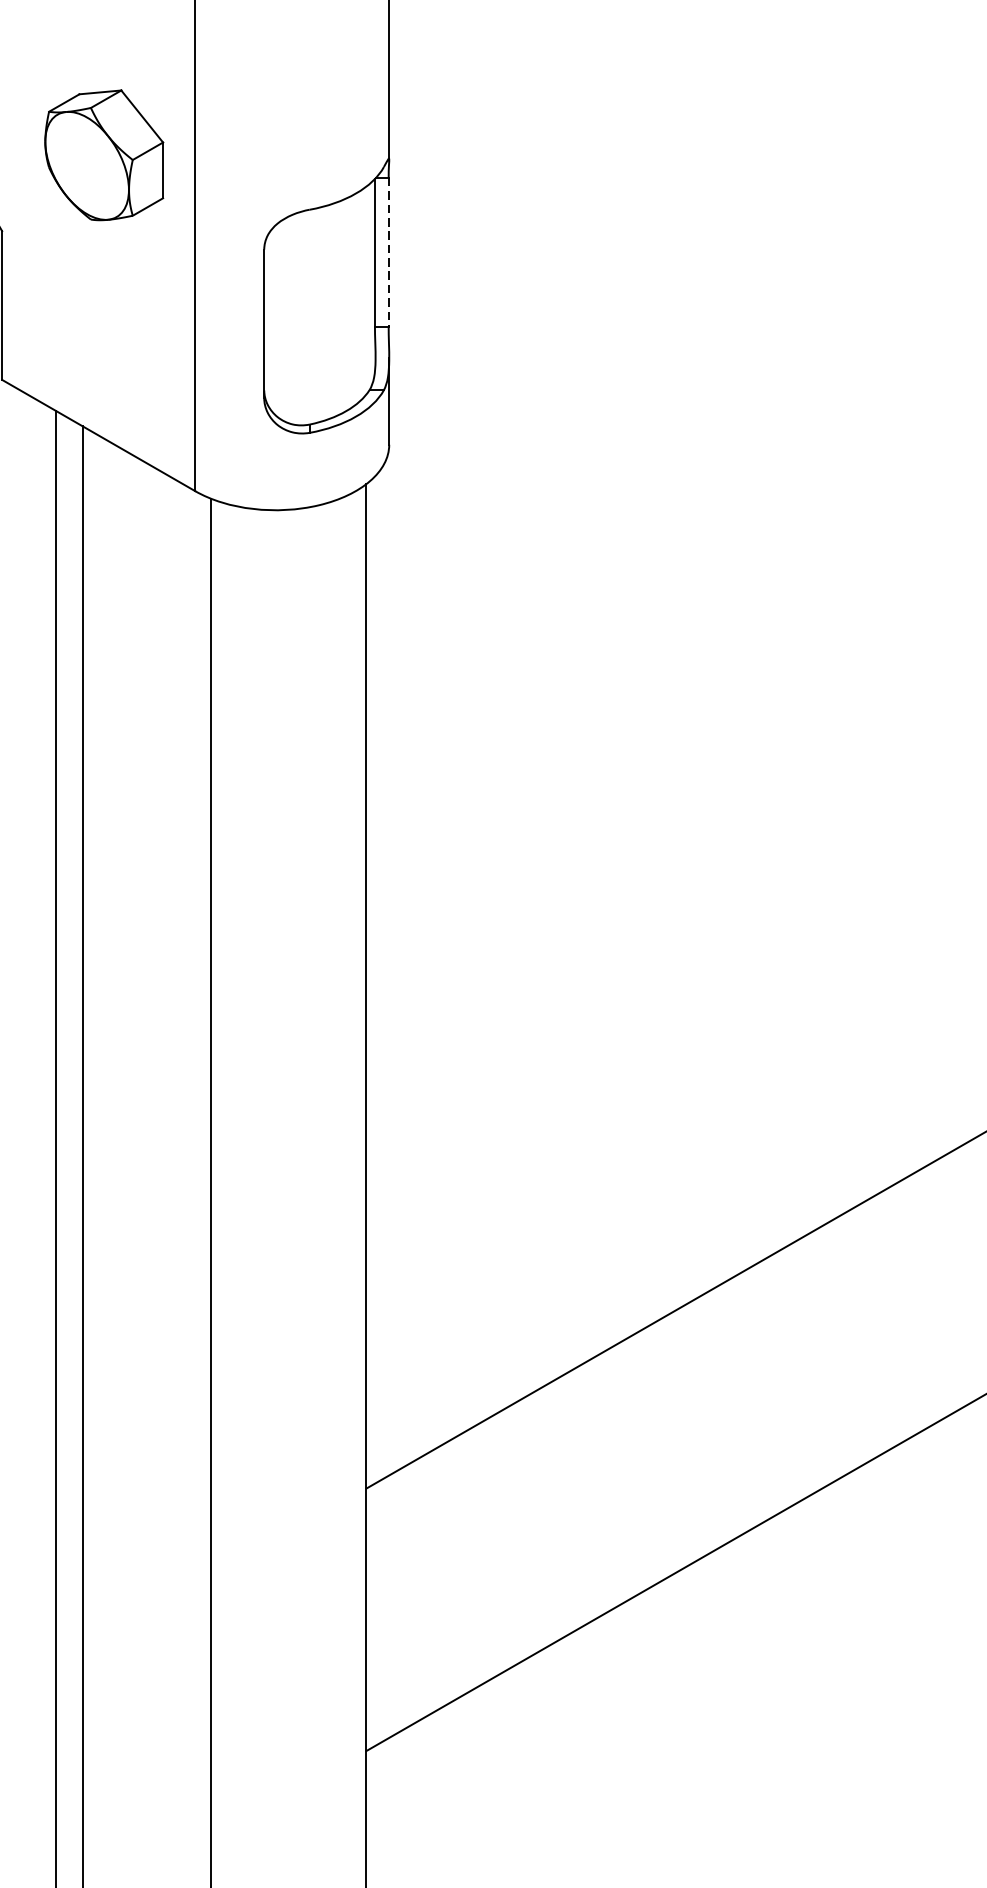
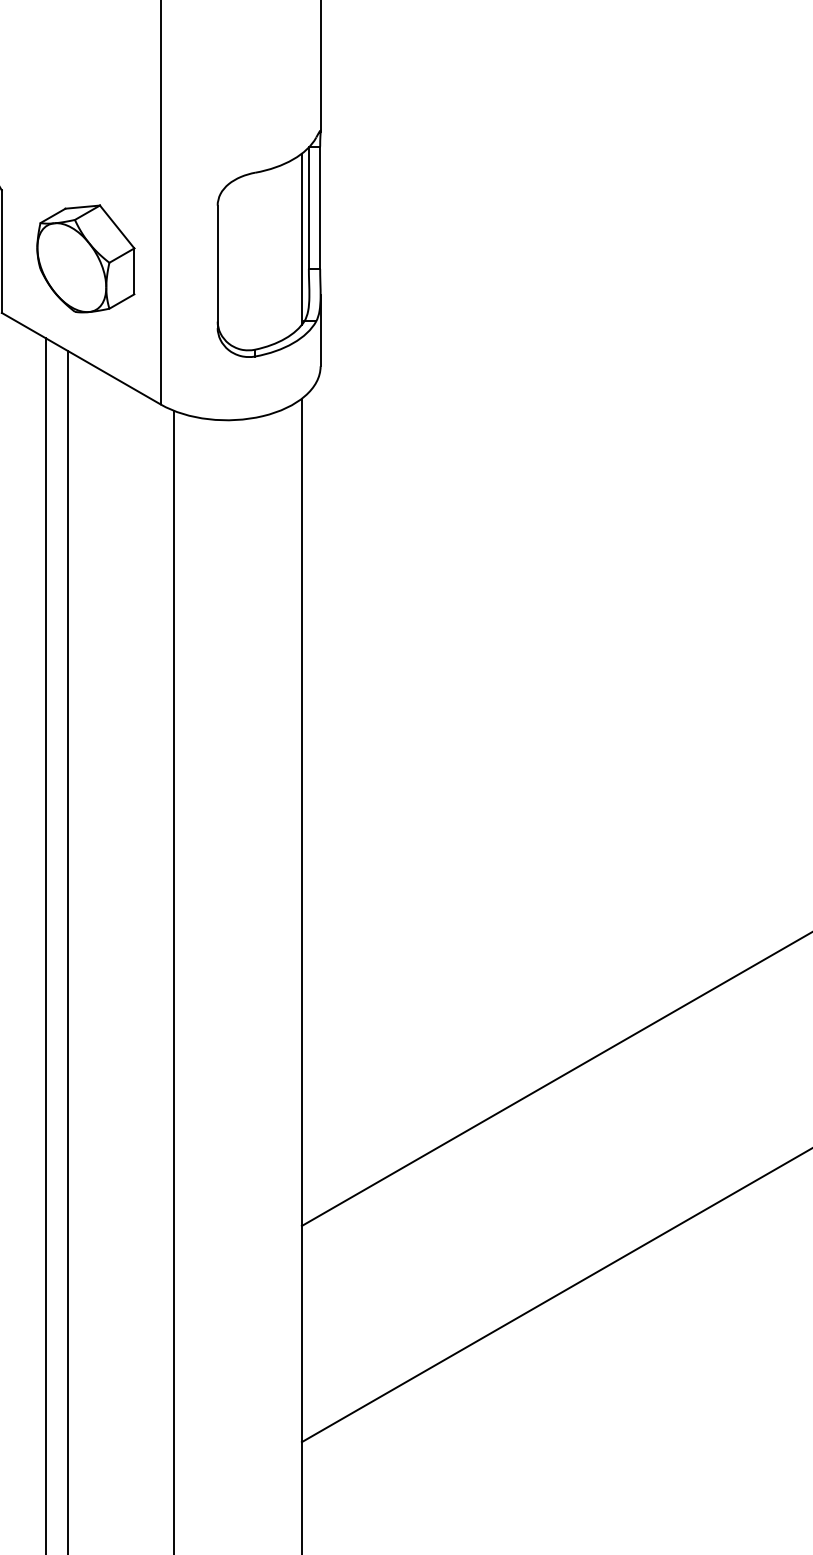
part: (103, 154) -> (85, 258), moved
line: (389, 253) -> (320, 208), dashed -> solid
line: (366, 289) -> (301, 238), added

